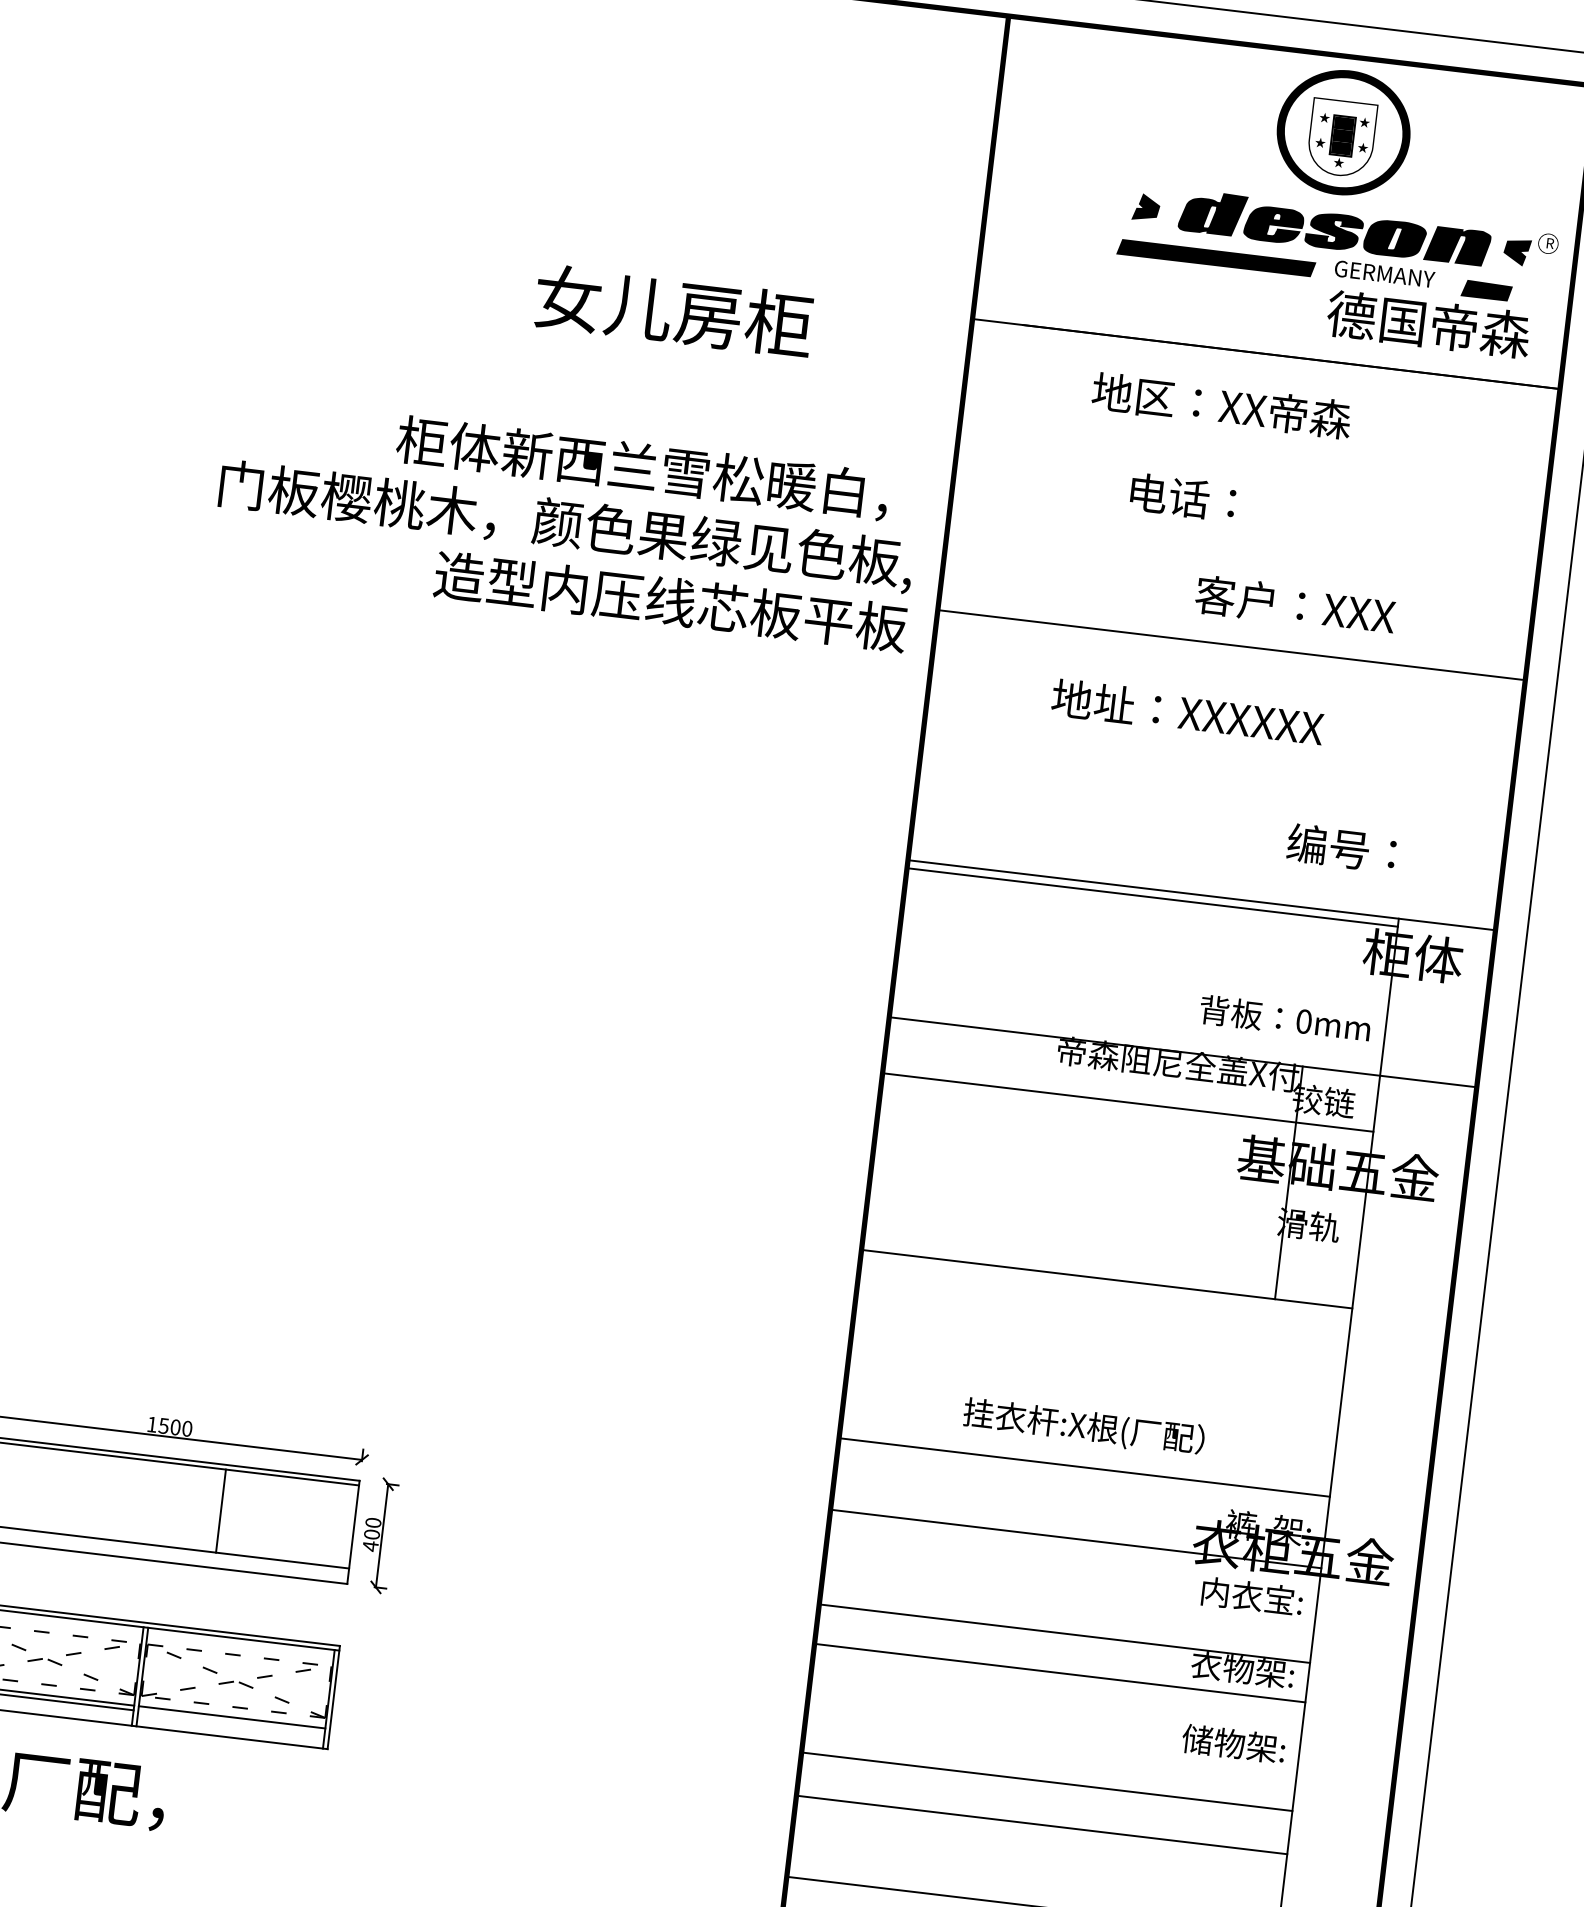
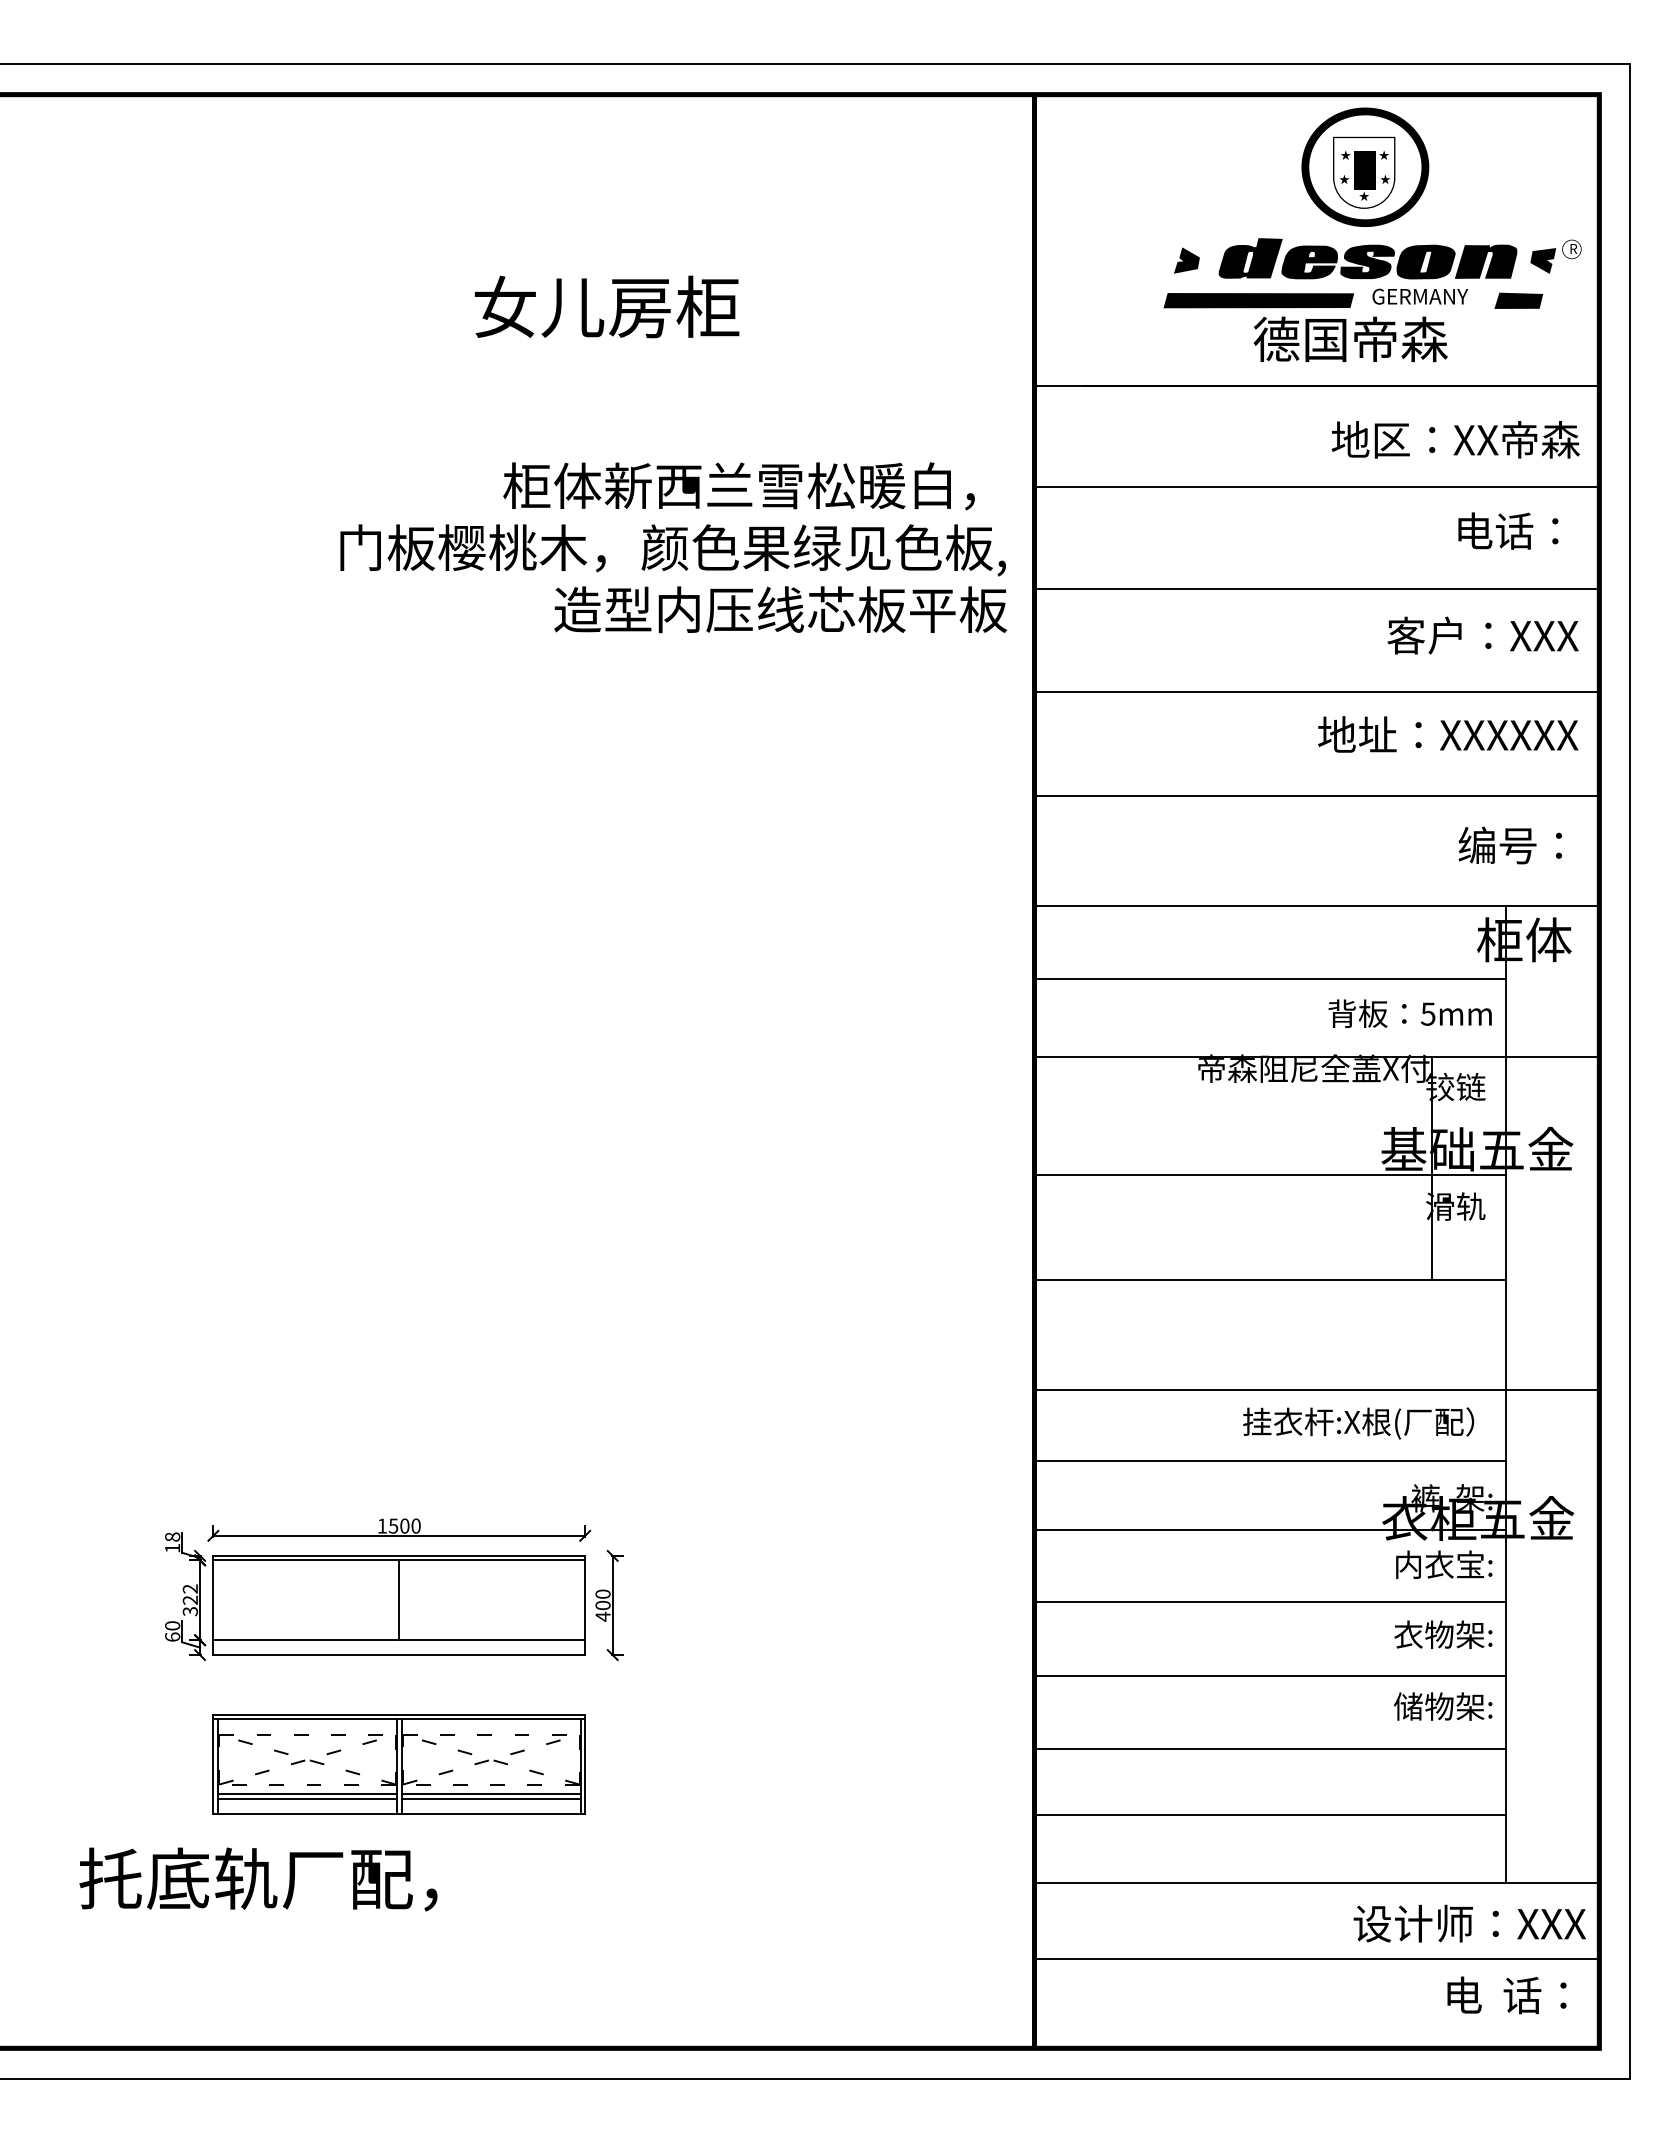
text: (674, 310) -> (607, 306), moved
text: (1428, 324) -> (1350, 339), moved
text: (1221, 405) -> (1455, 439), moved
line: (1253, 459) -> (1316, 487), added
text: (1183, 496) -> (1508, 530), moved
text: (566, 523) -> (673, 547), moved
text: (1294, 605) -> (1482, 635), moved
line: (1229, 644) -> (1315, 588), moved
line: (1227, 673) -> (1316, 692), added
text: (1188, 712) -> (1448, 734), moved
line: (1214, 781) -> (1316, 796), added
text: (1340, 848) -> (1509, 845), moved
line: (1152, 897) -> (1270, 978), moved
text: (1304, 1021) -> (1428, 1013), 0mm -> 5mm
line: (1127, 1102) -> (1270, 1174), moved
line: (1141, 1399) -> (1316, 1390), added
text: (1083, 1427) -> (1358, 1423), moved
line: (221, 1511) -> (399, 1600), moved
line: (1064, 1634) -> (1270, 1676), moved
line: (1059, 1673) -> (1270, 1602), moved
line: (230, 1721) -> (490, 1798), added
line: (1046, 1781) -> (1270, 1815), moved
line: (1041, 1824) -> (1270, 1748), moved

